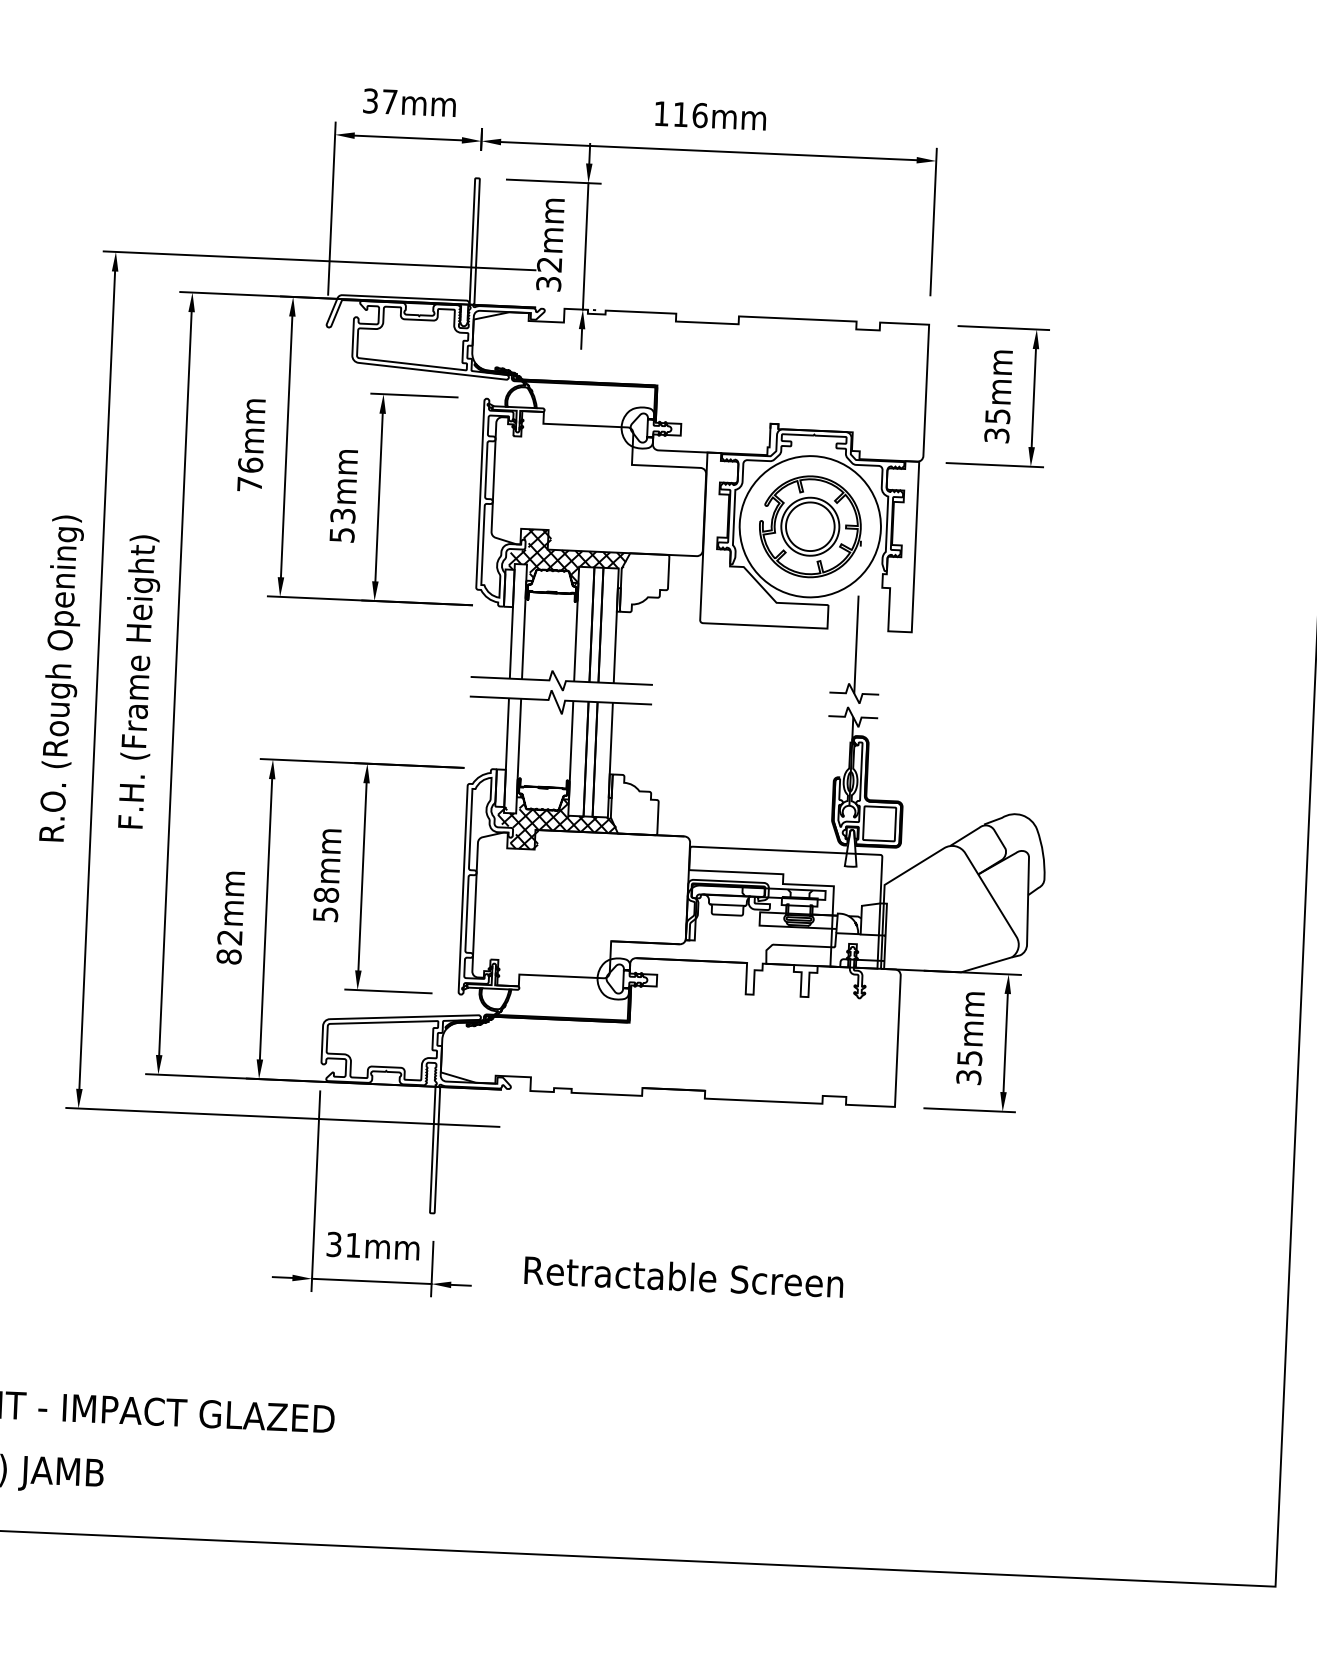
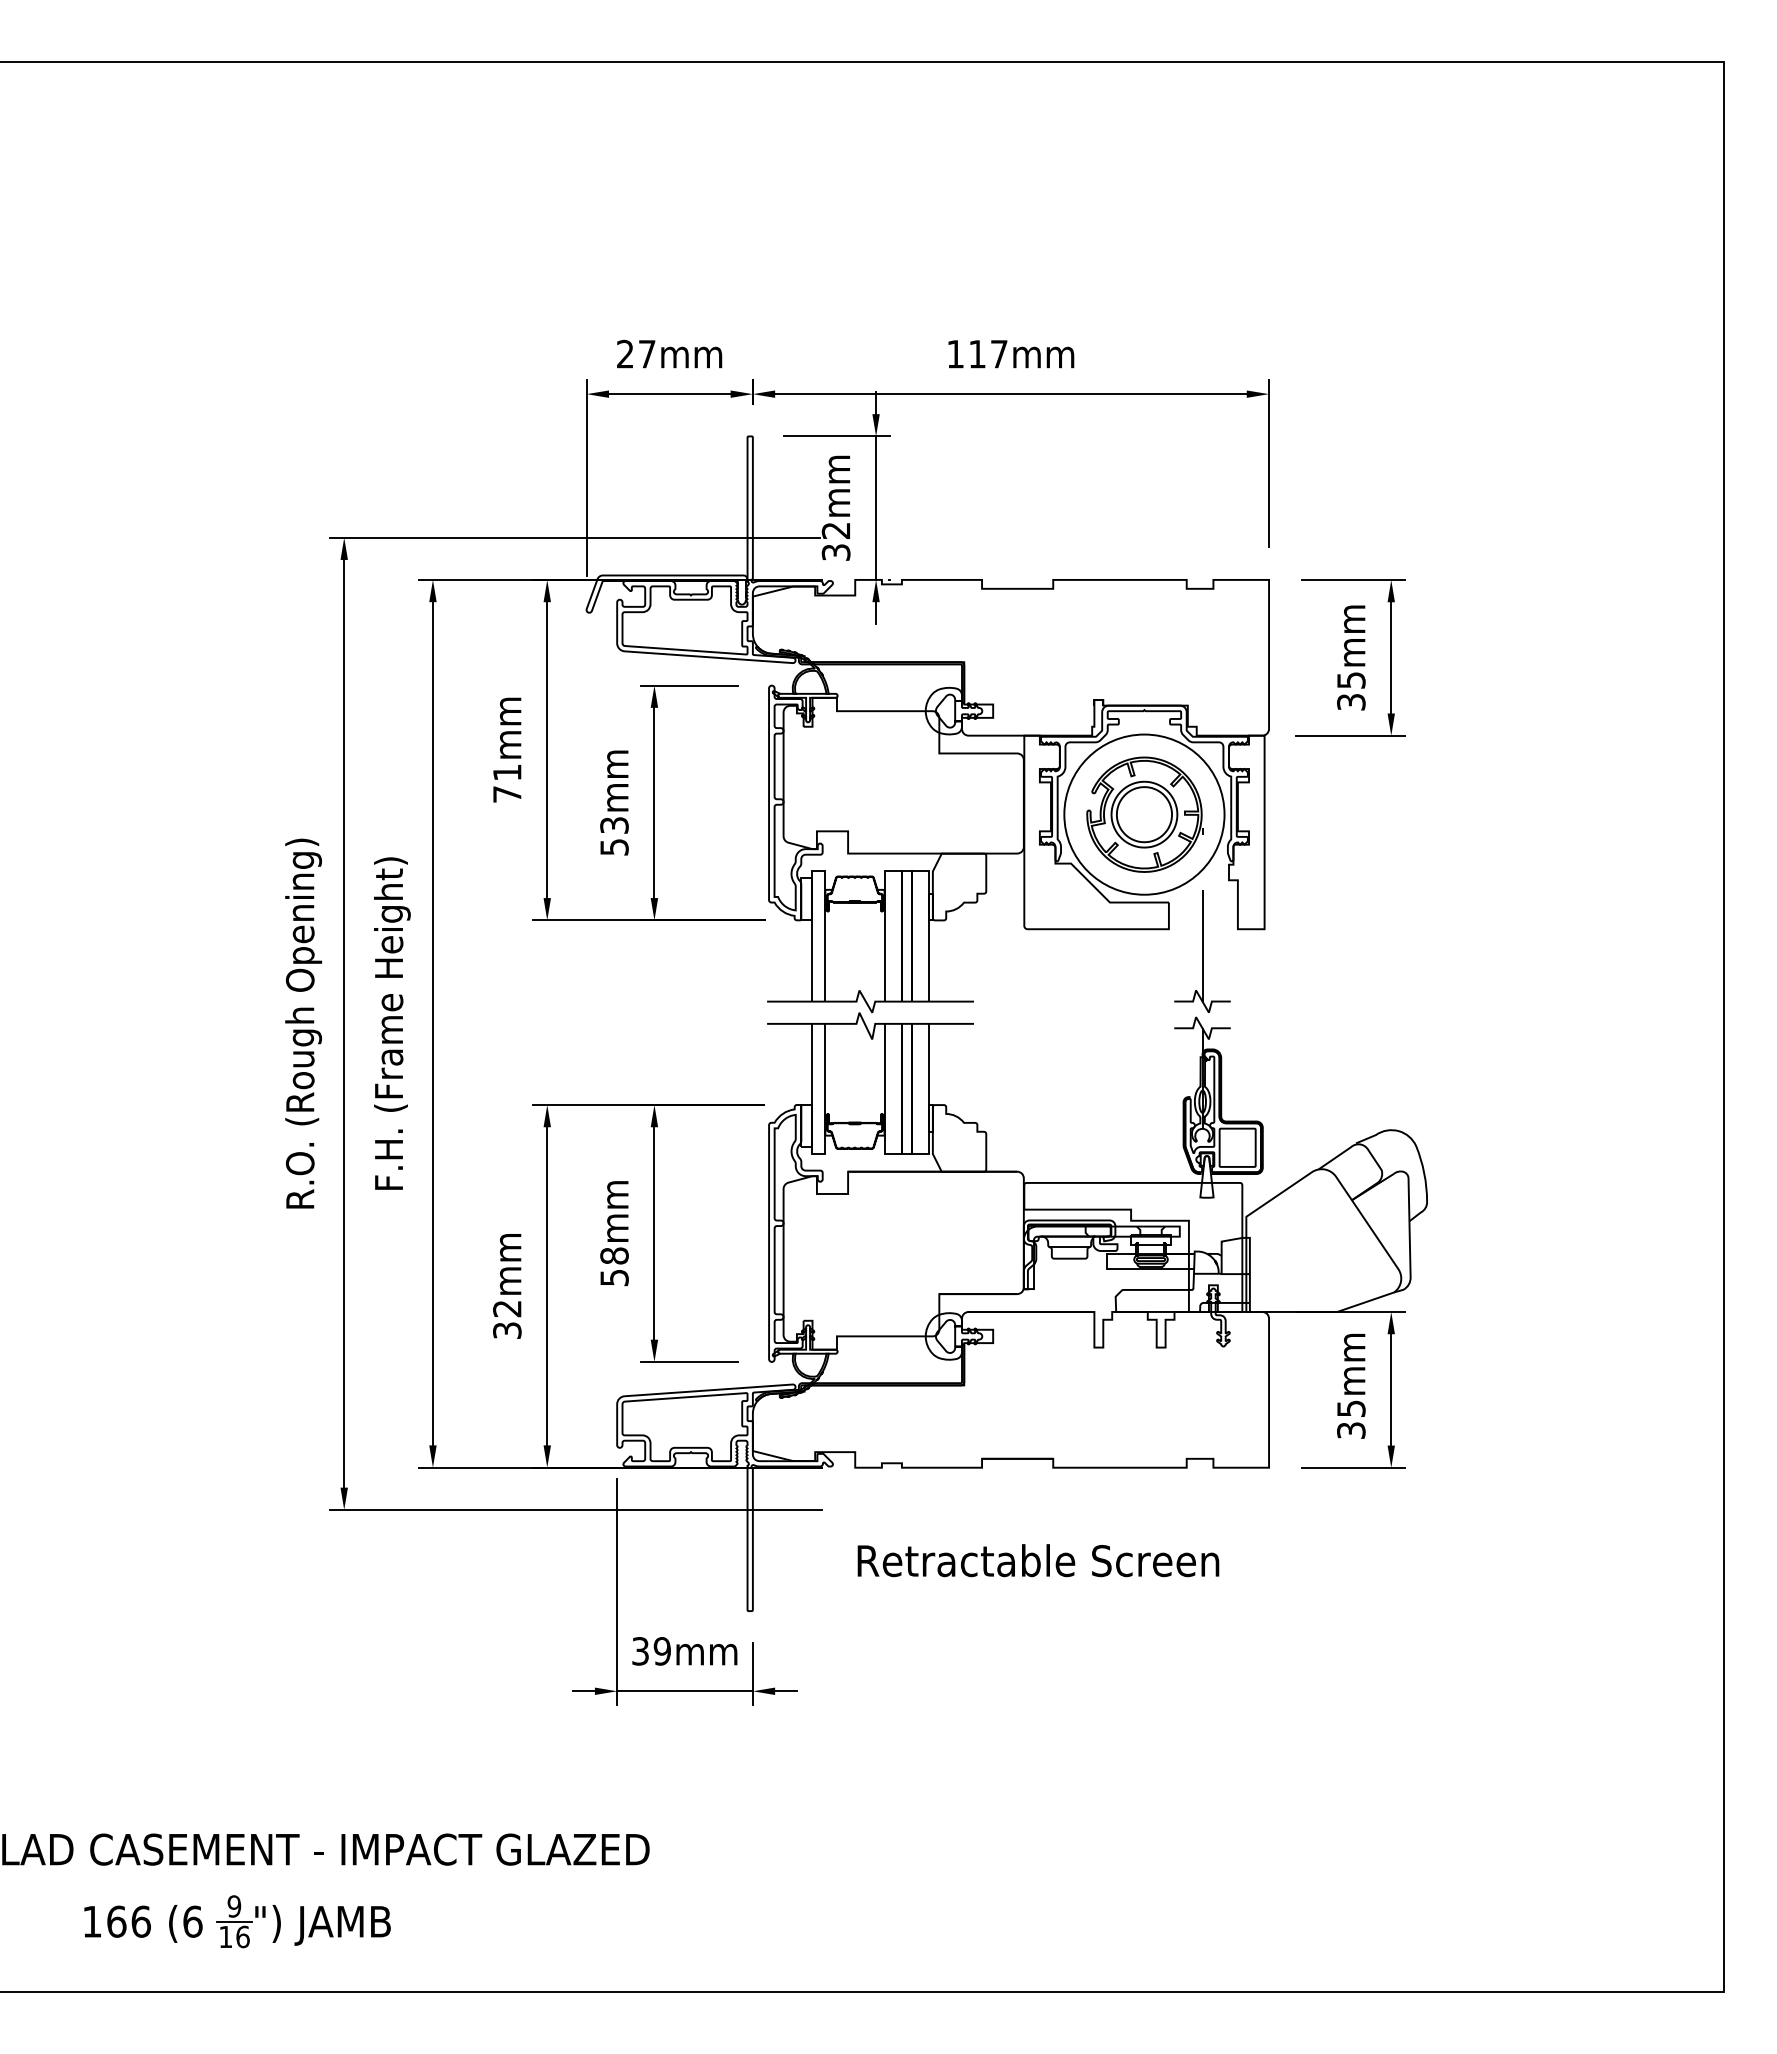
text: (370, 101) -> (625, 354), 37mm -> 27mm
text: (700, 114) -> (999, 353), 116mm -> 117mm
text: (250, 465) -> (507, 772), 76mm -> 71mm
hatch: (569, 557) -> (873, 861), removed
hatch: (556, 822) -> (871, 1162), removed
text: (229, 956) -> (507, 1330), 82mm -> 32mm
text: (352, 1245) -> (661, 1651), 31mm -> 39mm
text: (684, 1276) -> (1038, 1560), moved

